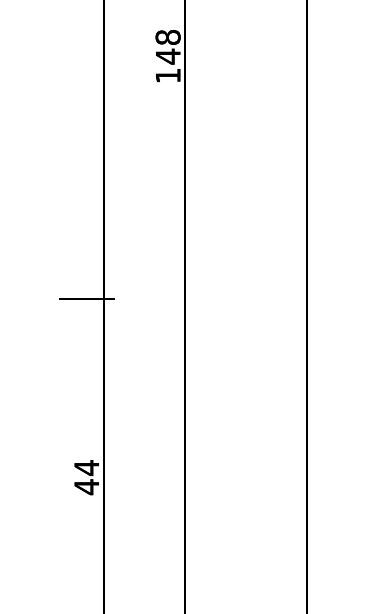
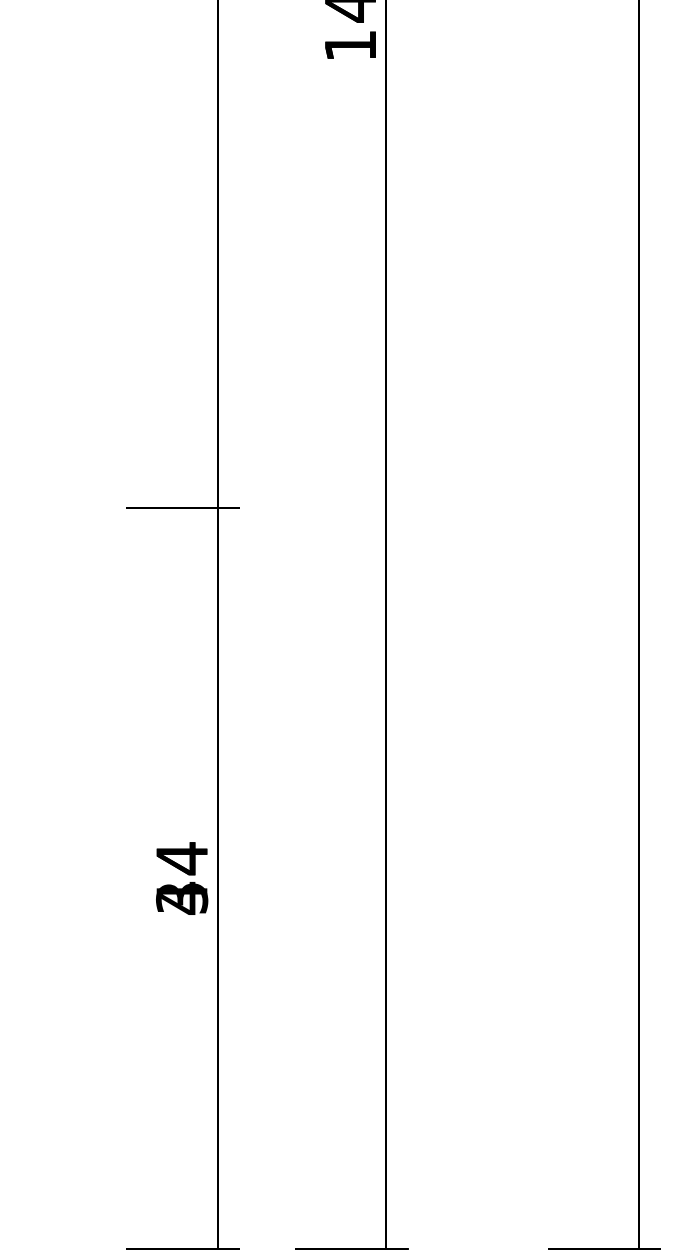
text: (86, 487) -> (181, 899), 44 -> 34

